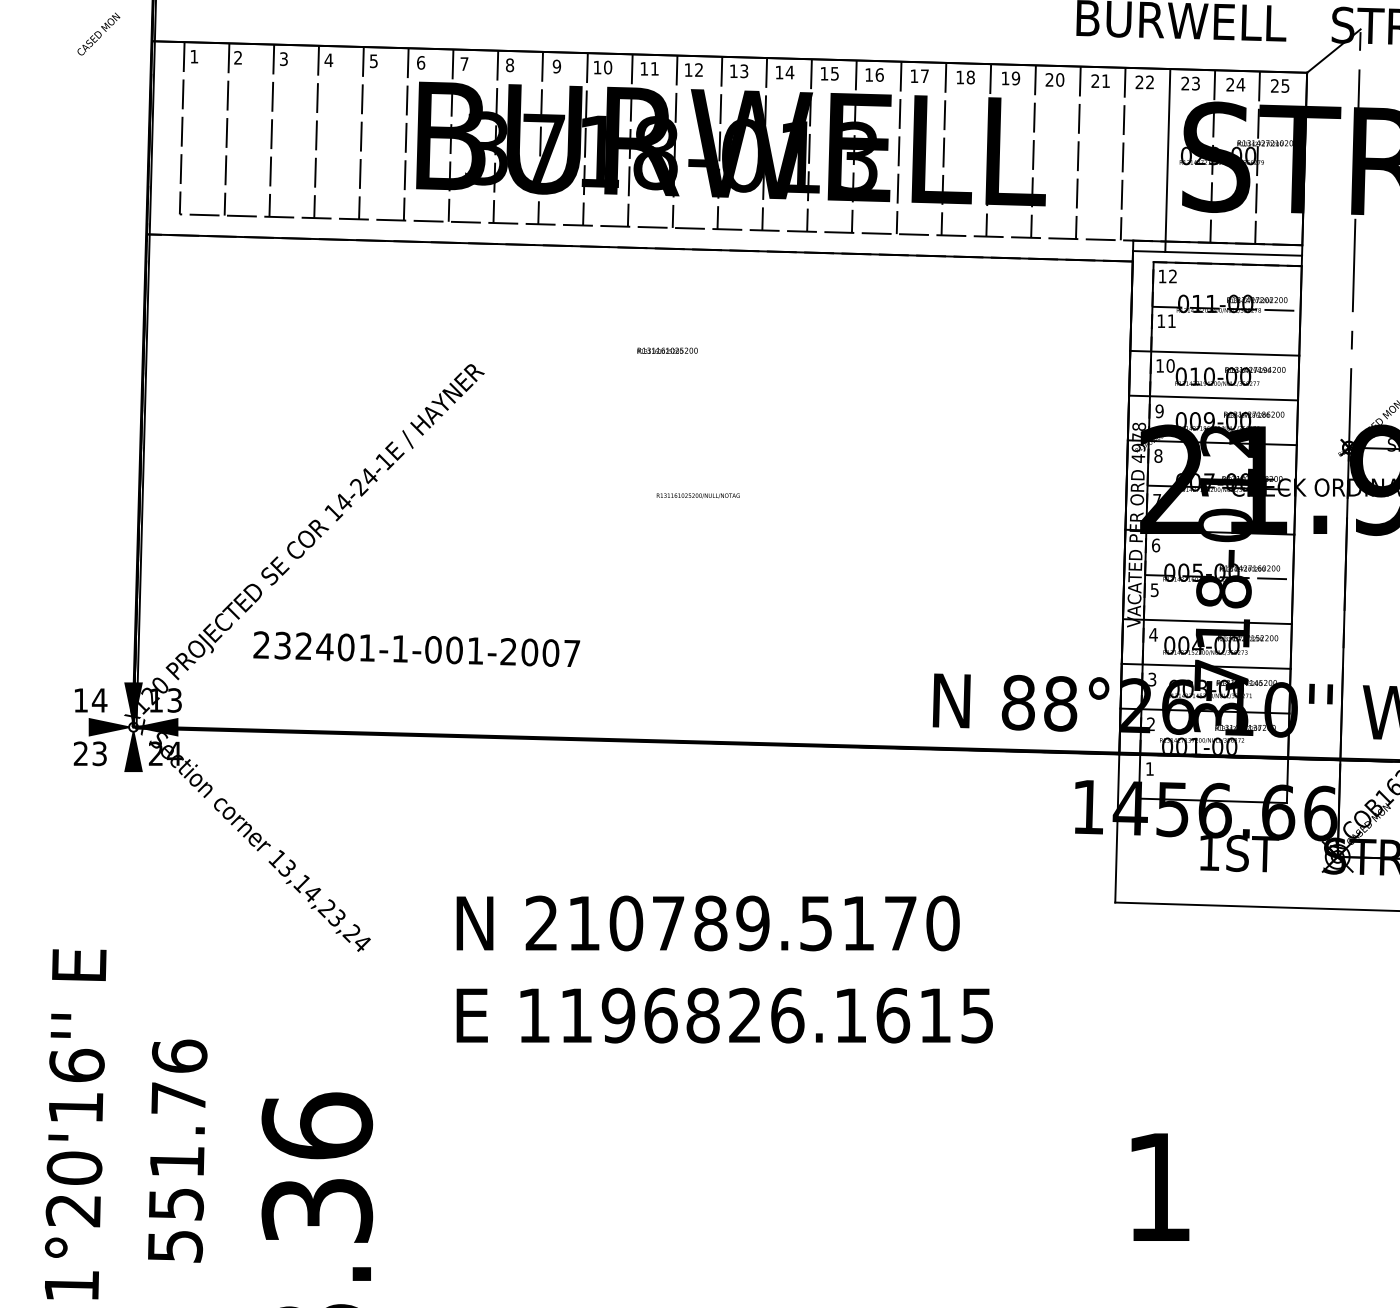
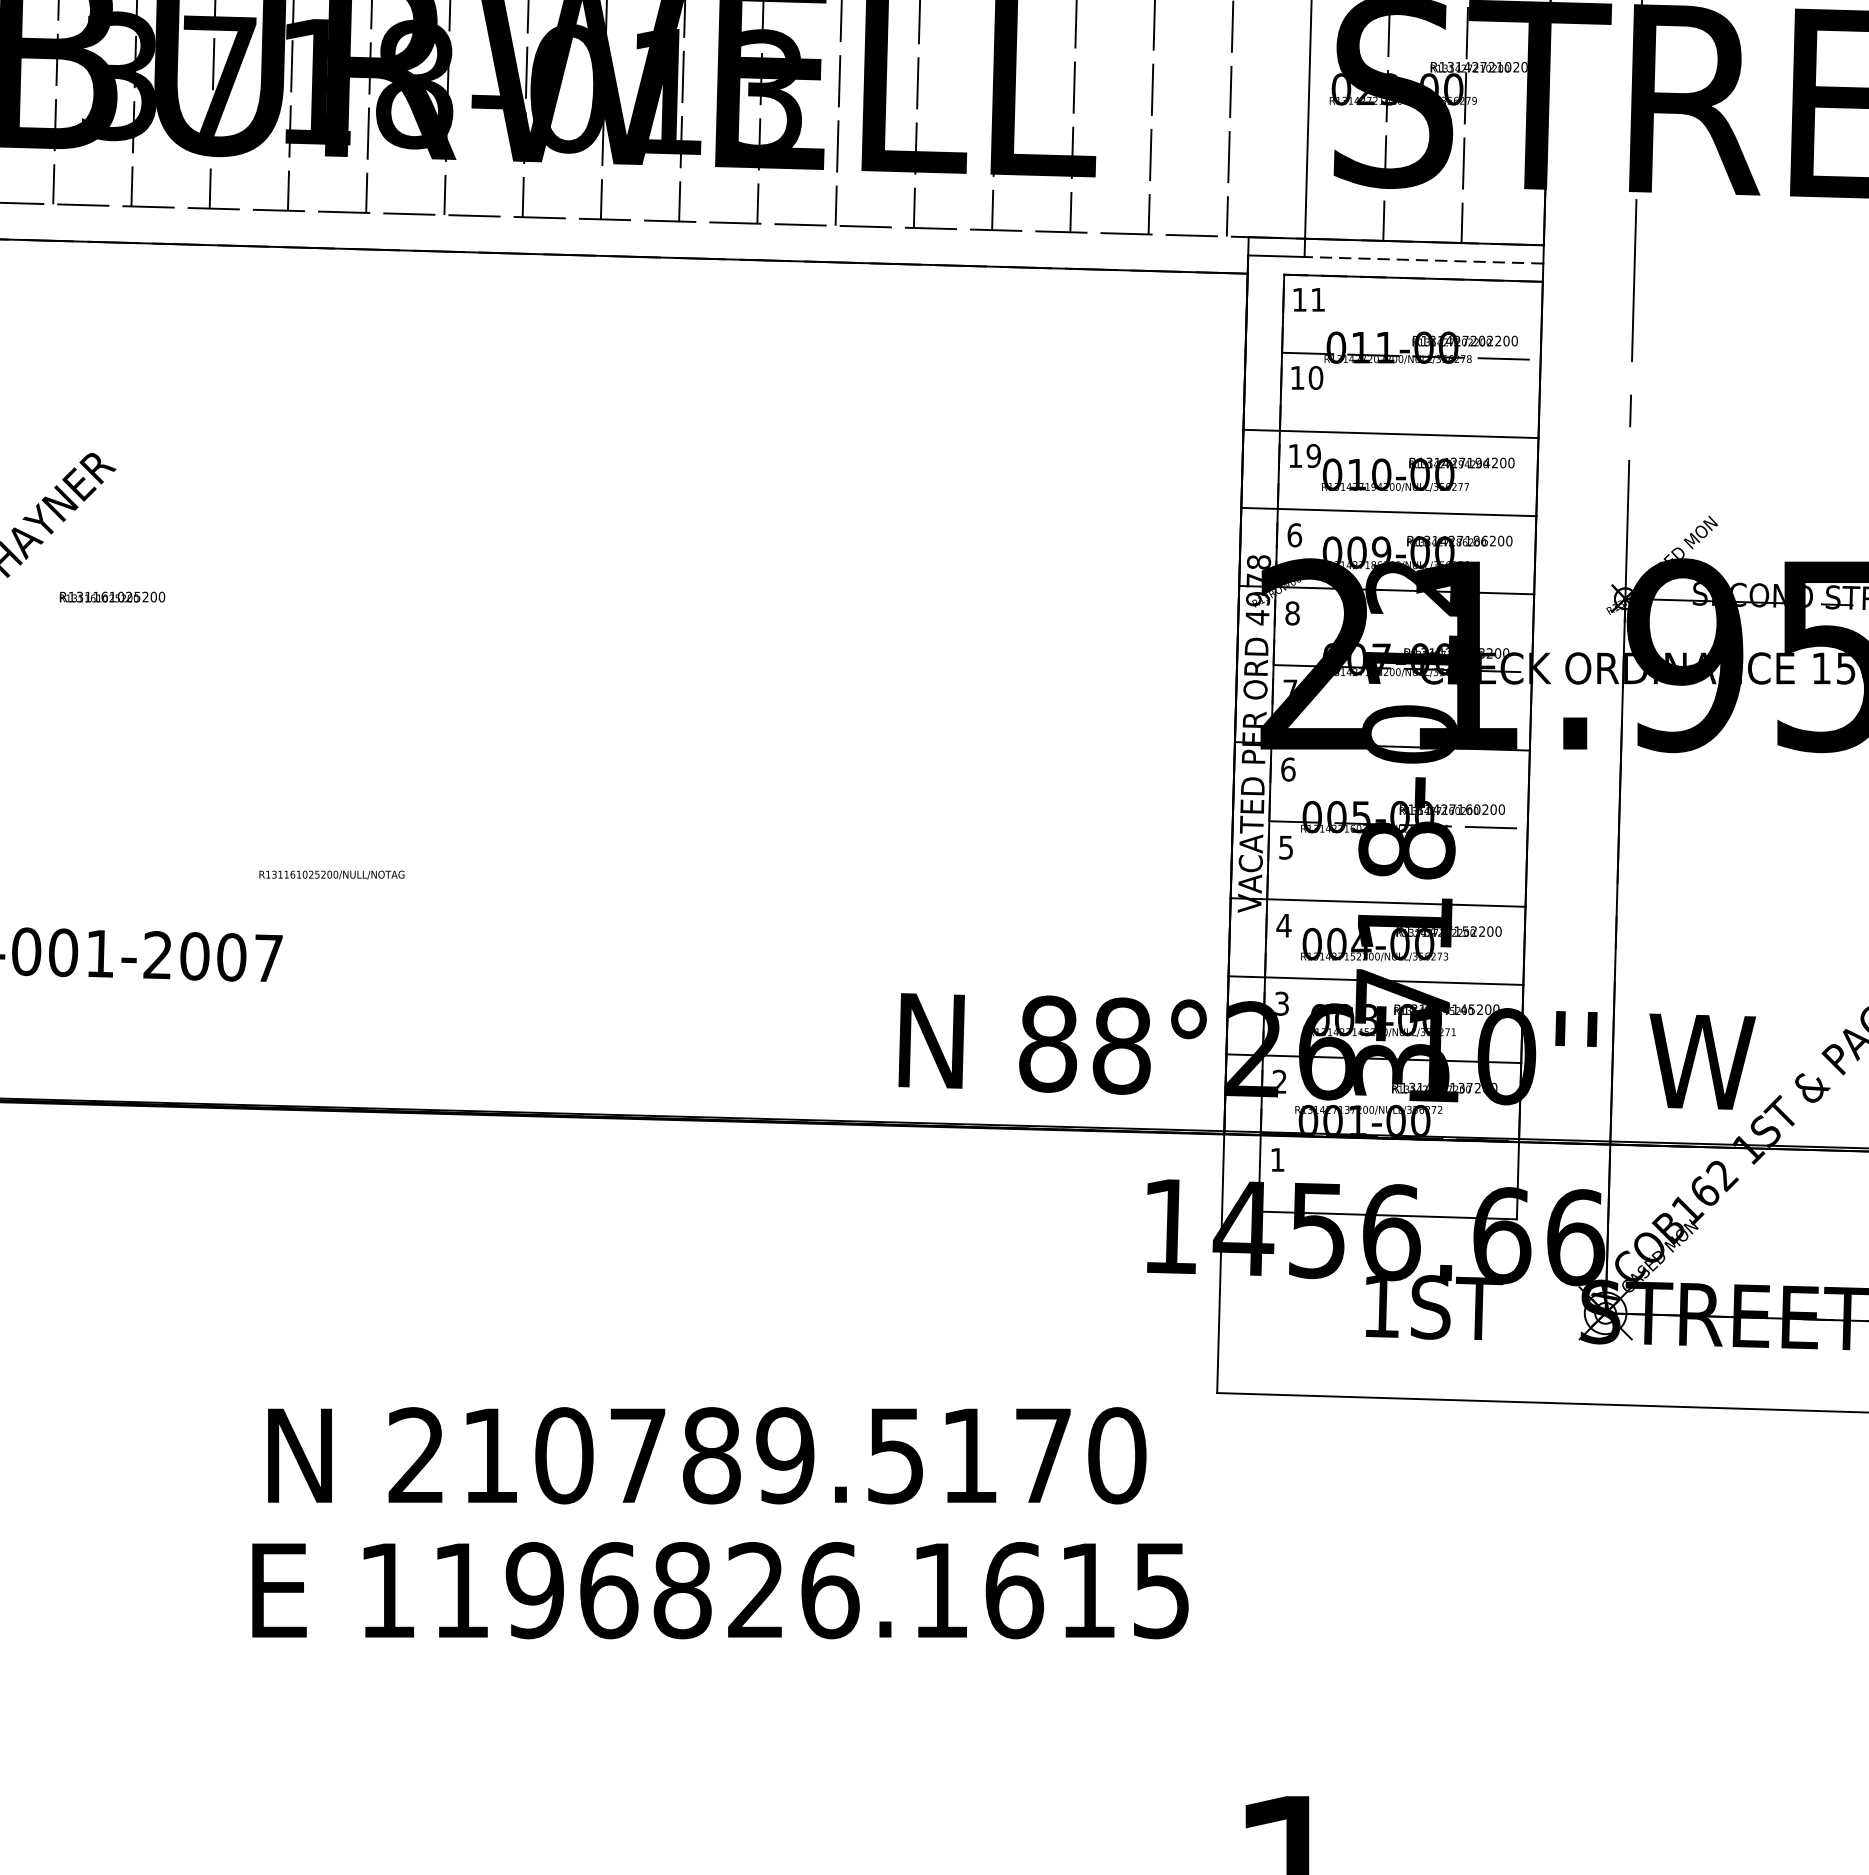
line: (1233, 253) -> (1423, 259), solid -> dashed
text: (1172, 276) -> (1317, 299), 12 -> 11
text: (1171, 321) -> (1315, 378), 11 -> 10
text: (667, 350) -> (112, 596), moved
text: (1170, 365) -> (1313, 455), 10 -> 19
text: (1159, 411) -> (1294, 535), 9 -> 6
text: (697, 495) -> (330, 874), moved
text: (707, 923) -> (705, 1455), moved
text: (724, 1015) -> (719, 1590), moved

